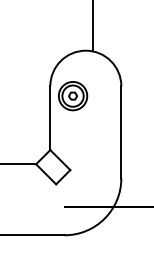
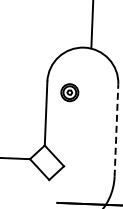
part: (73, 96) -> (70, 92), size x0.6
line: (121, 131) -> (116, 129), solid -> dashed

